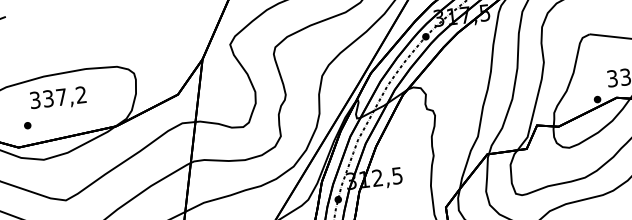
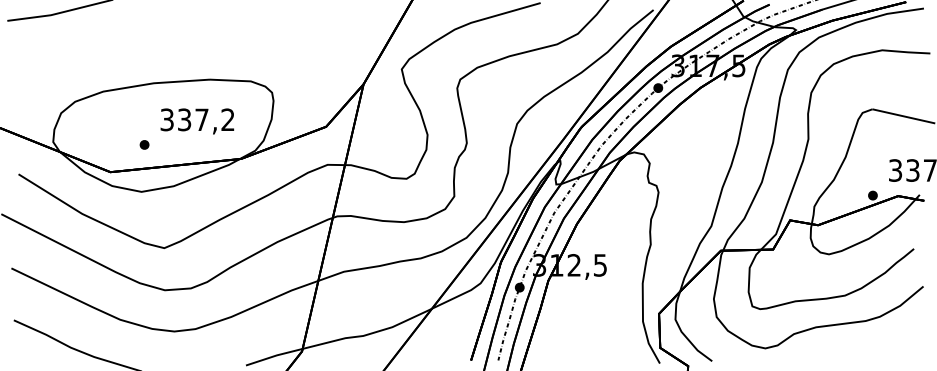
text: (58, 98) -> (197, 121), moved
part: (27, 125) -> (144, 144), moved

